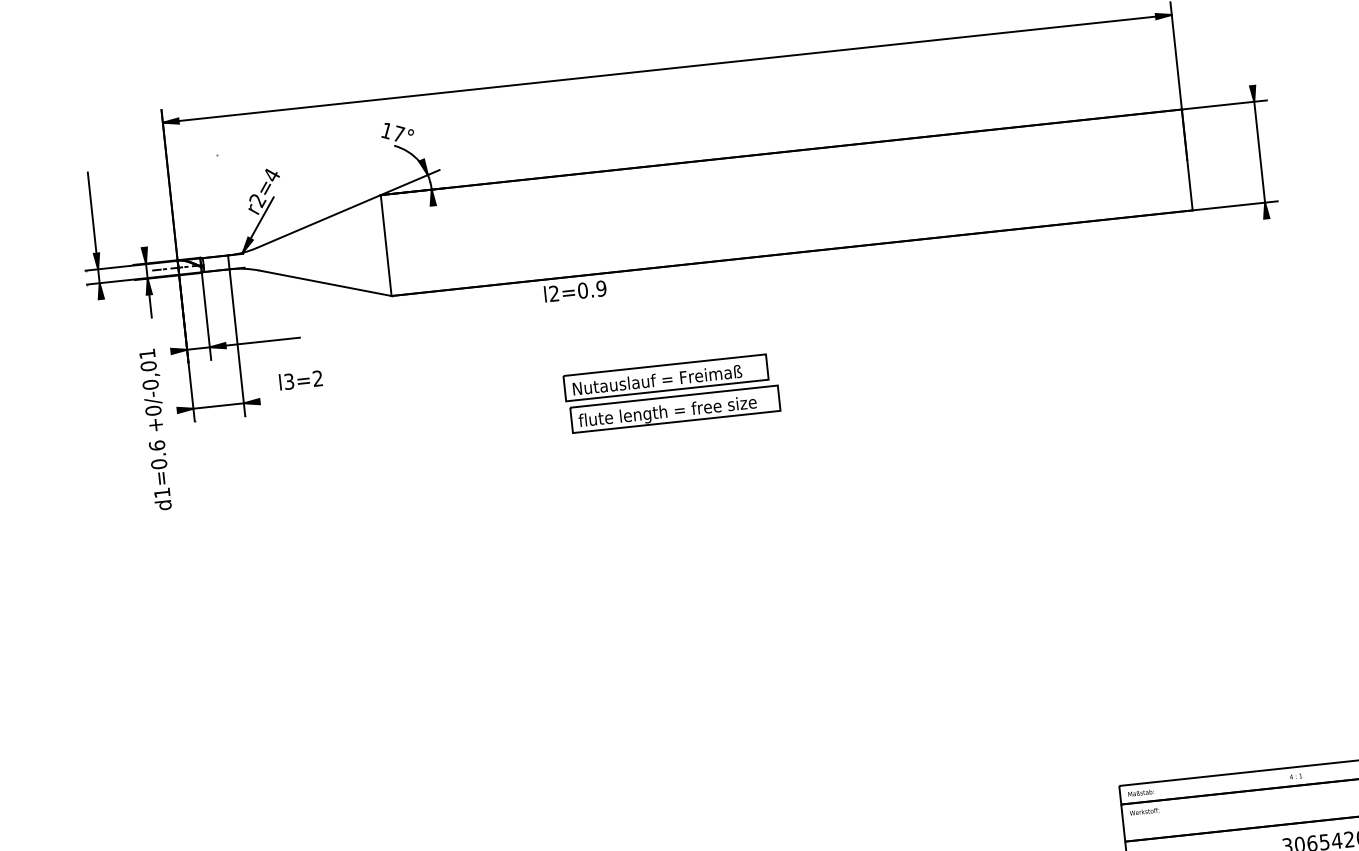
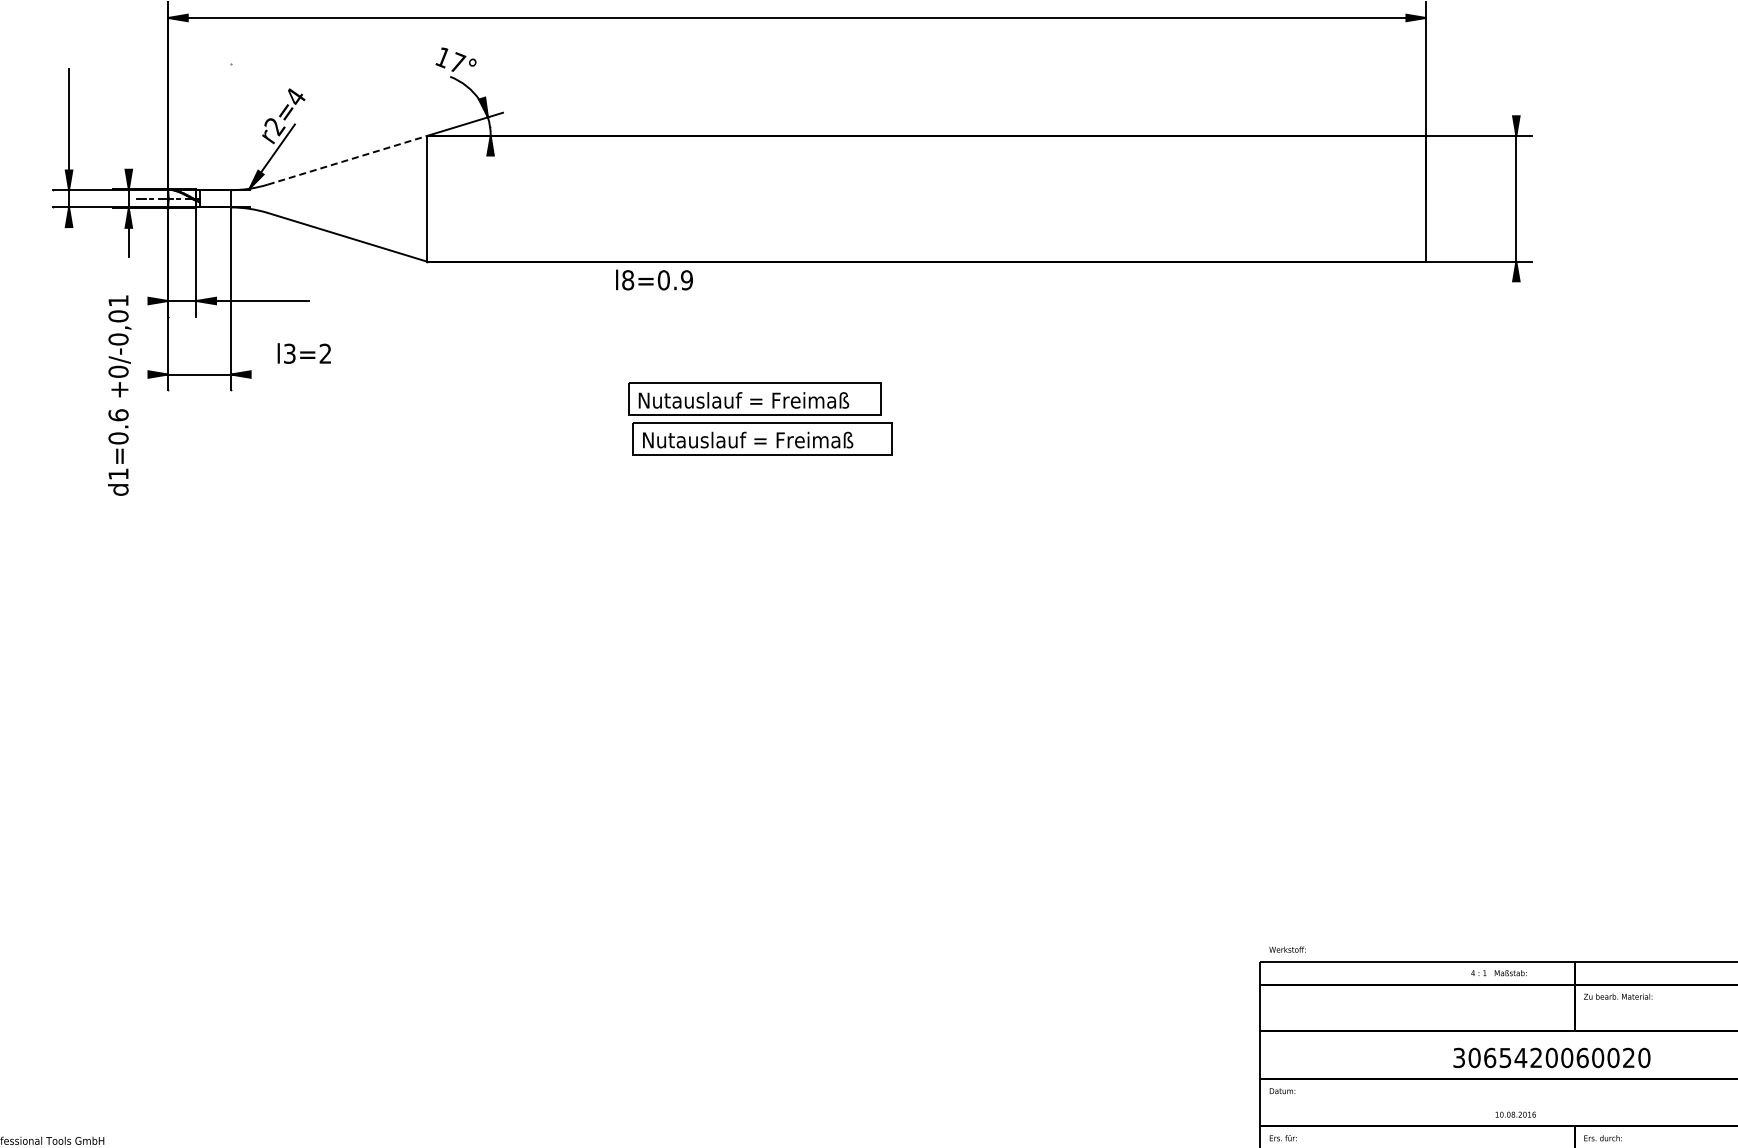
line: (319, 221) -> (348, 160), solid -> dashed
text: (554, 293) -> (628, 280), l2=0.9 -> l8=0.9
text: (667, 412) -> (752, 441), flute length = free size -> Nutauslauf = Freimaß
text: (1140, 793) -> (1510, 973), moved
text: (1144, 811) -> (1287, 949), moved

